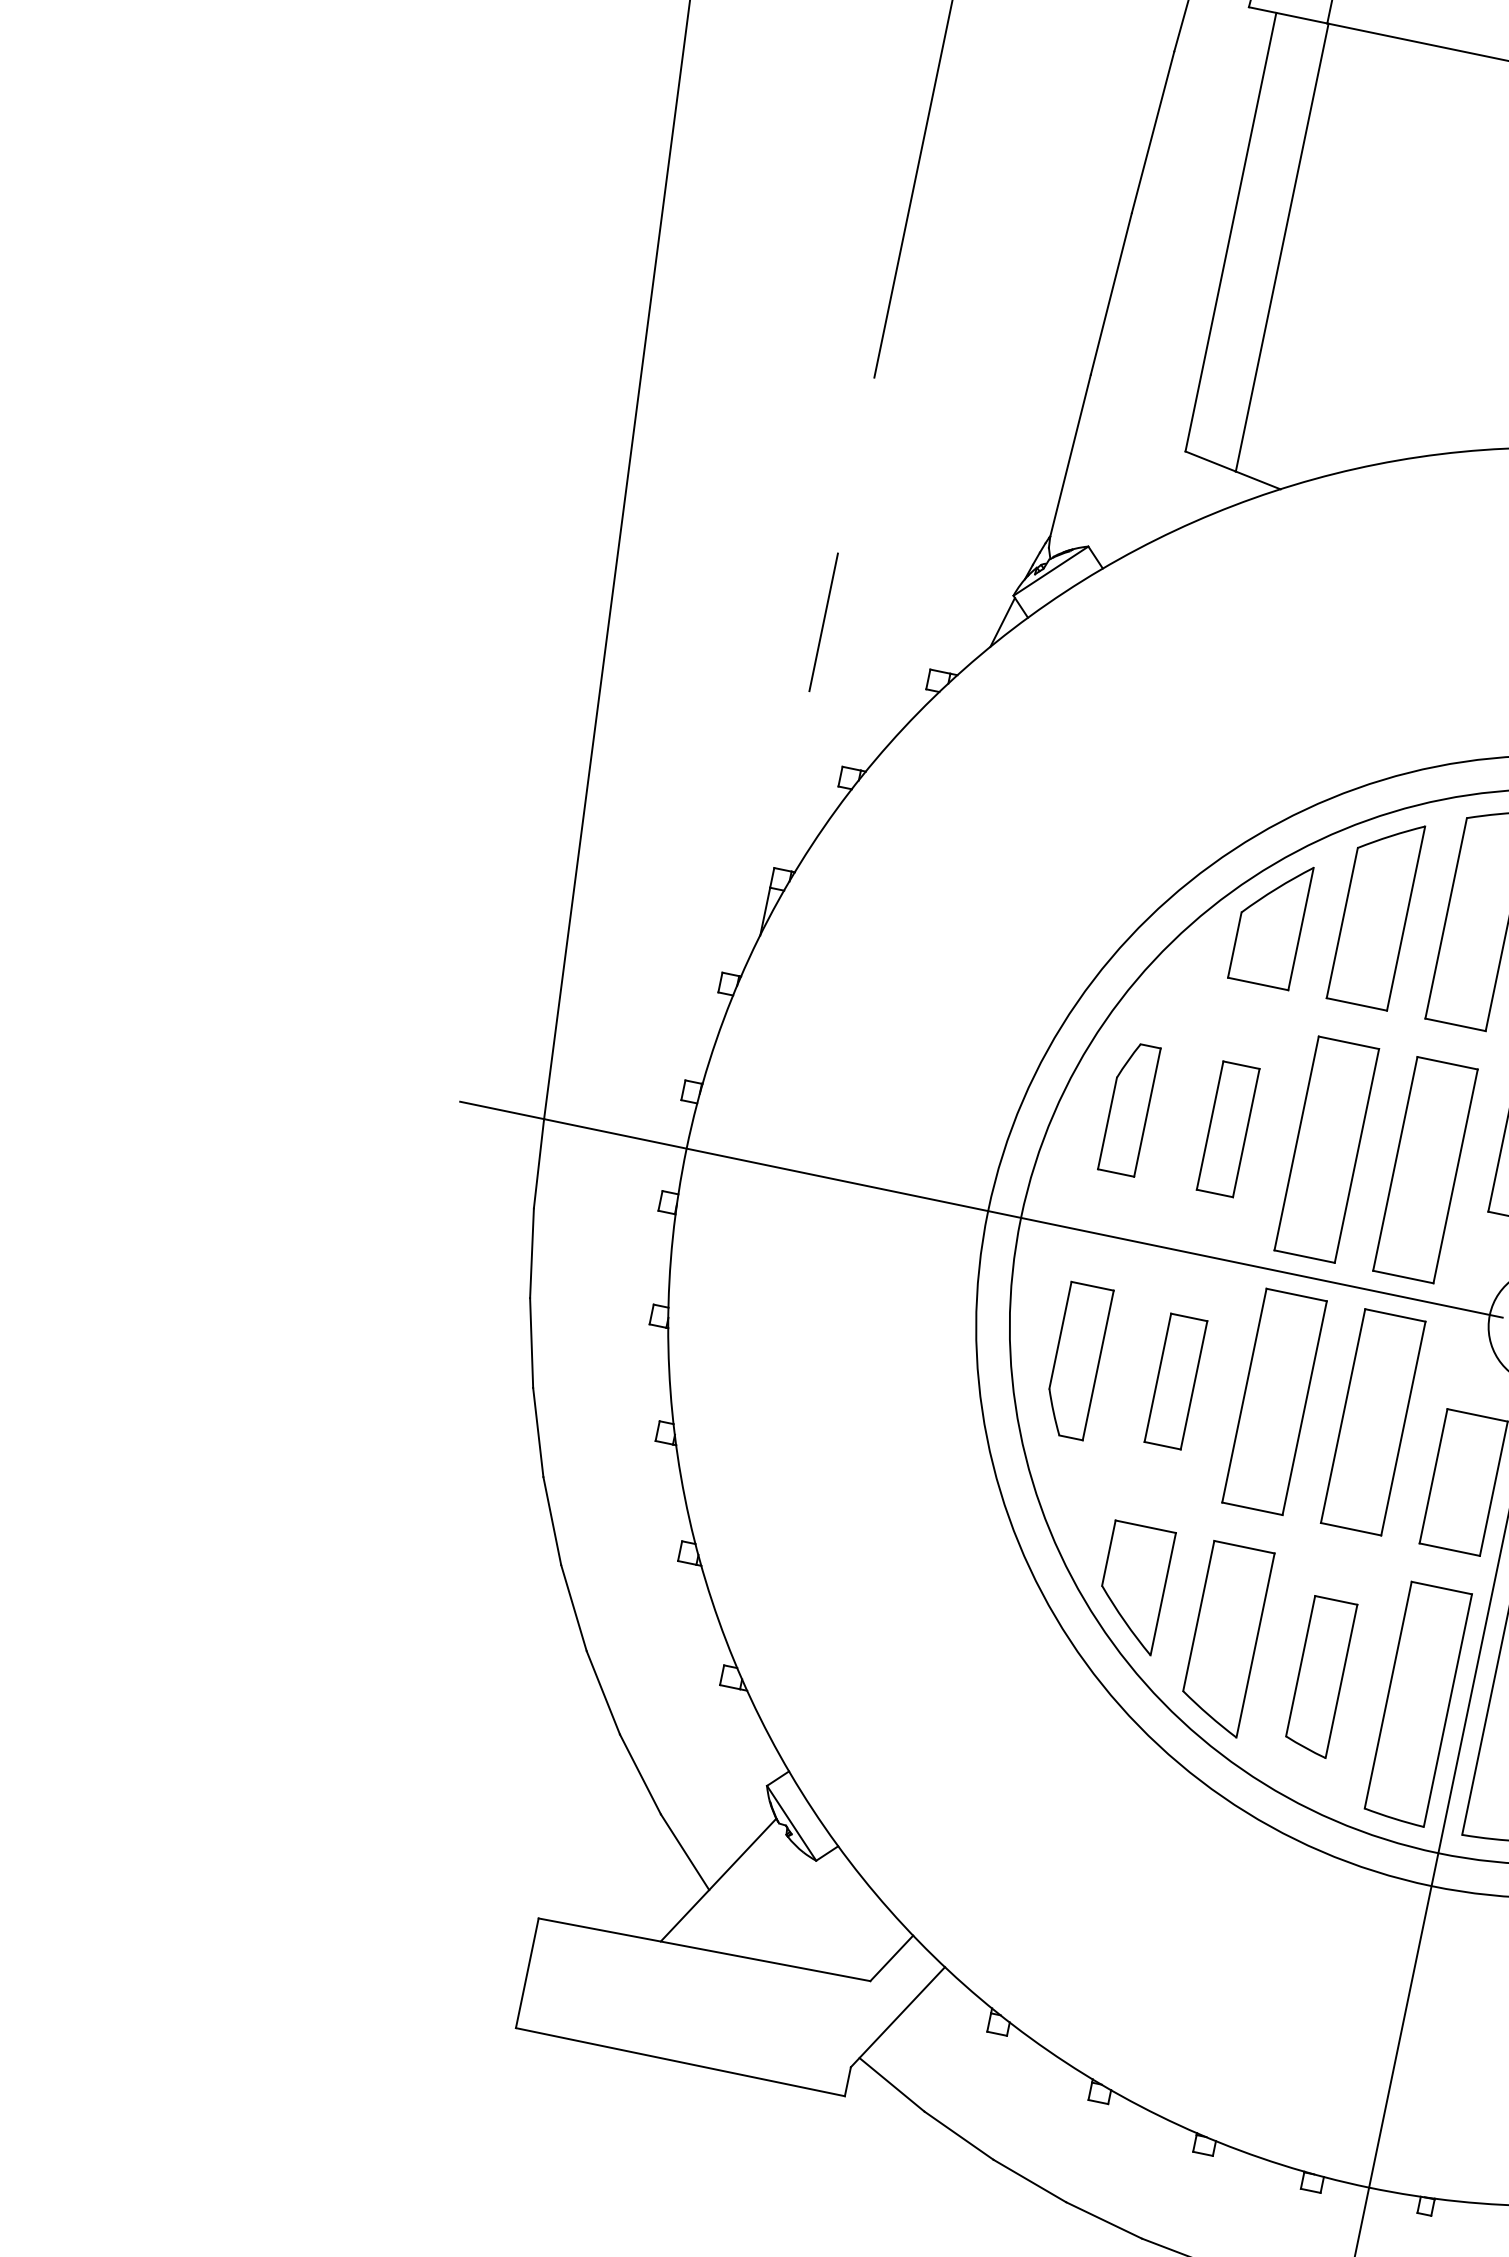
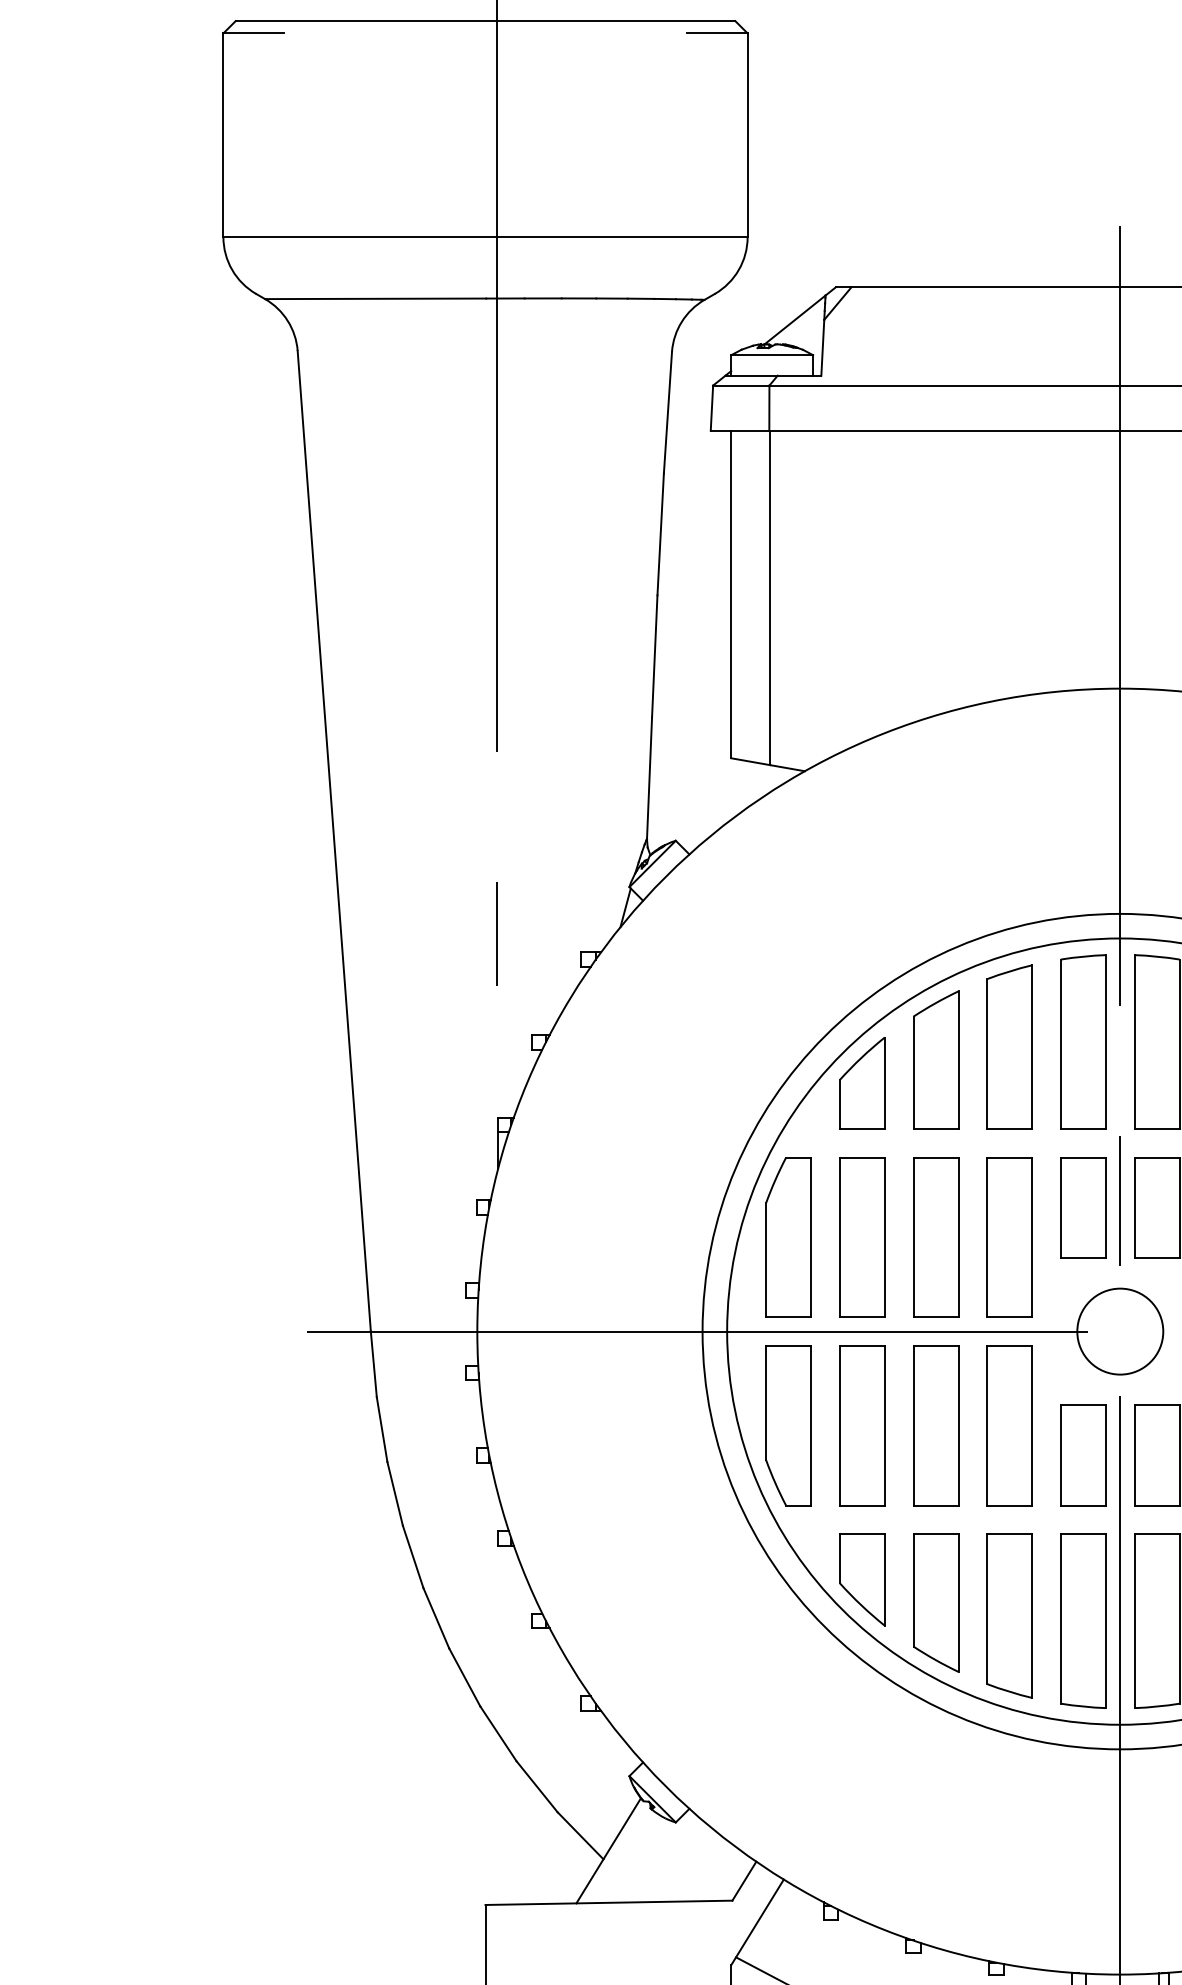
part: (1129, 1108) -> (788, 1237), size x1.67
part: (1228, 1129) -> (862, 1237), size x1.67
part: (1077, 1360) -> (788, 1425), size x1.43
part: (1176, 1381) -> (862, 1425), size x1.67
part: (1320, 1676) -> (1009, 1615), size x1.43

